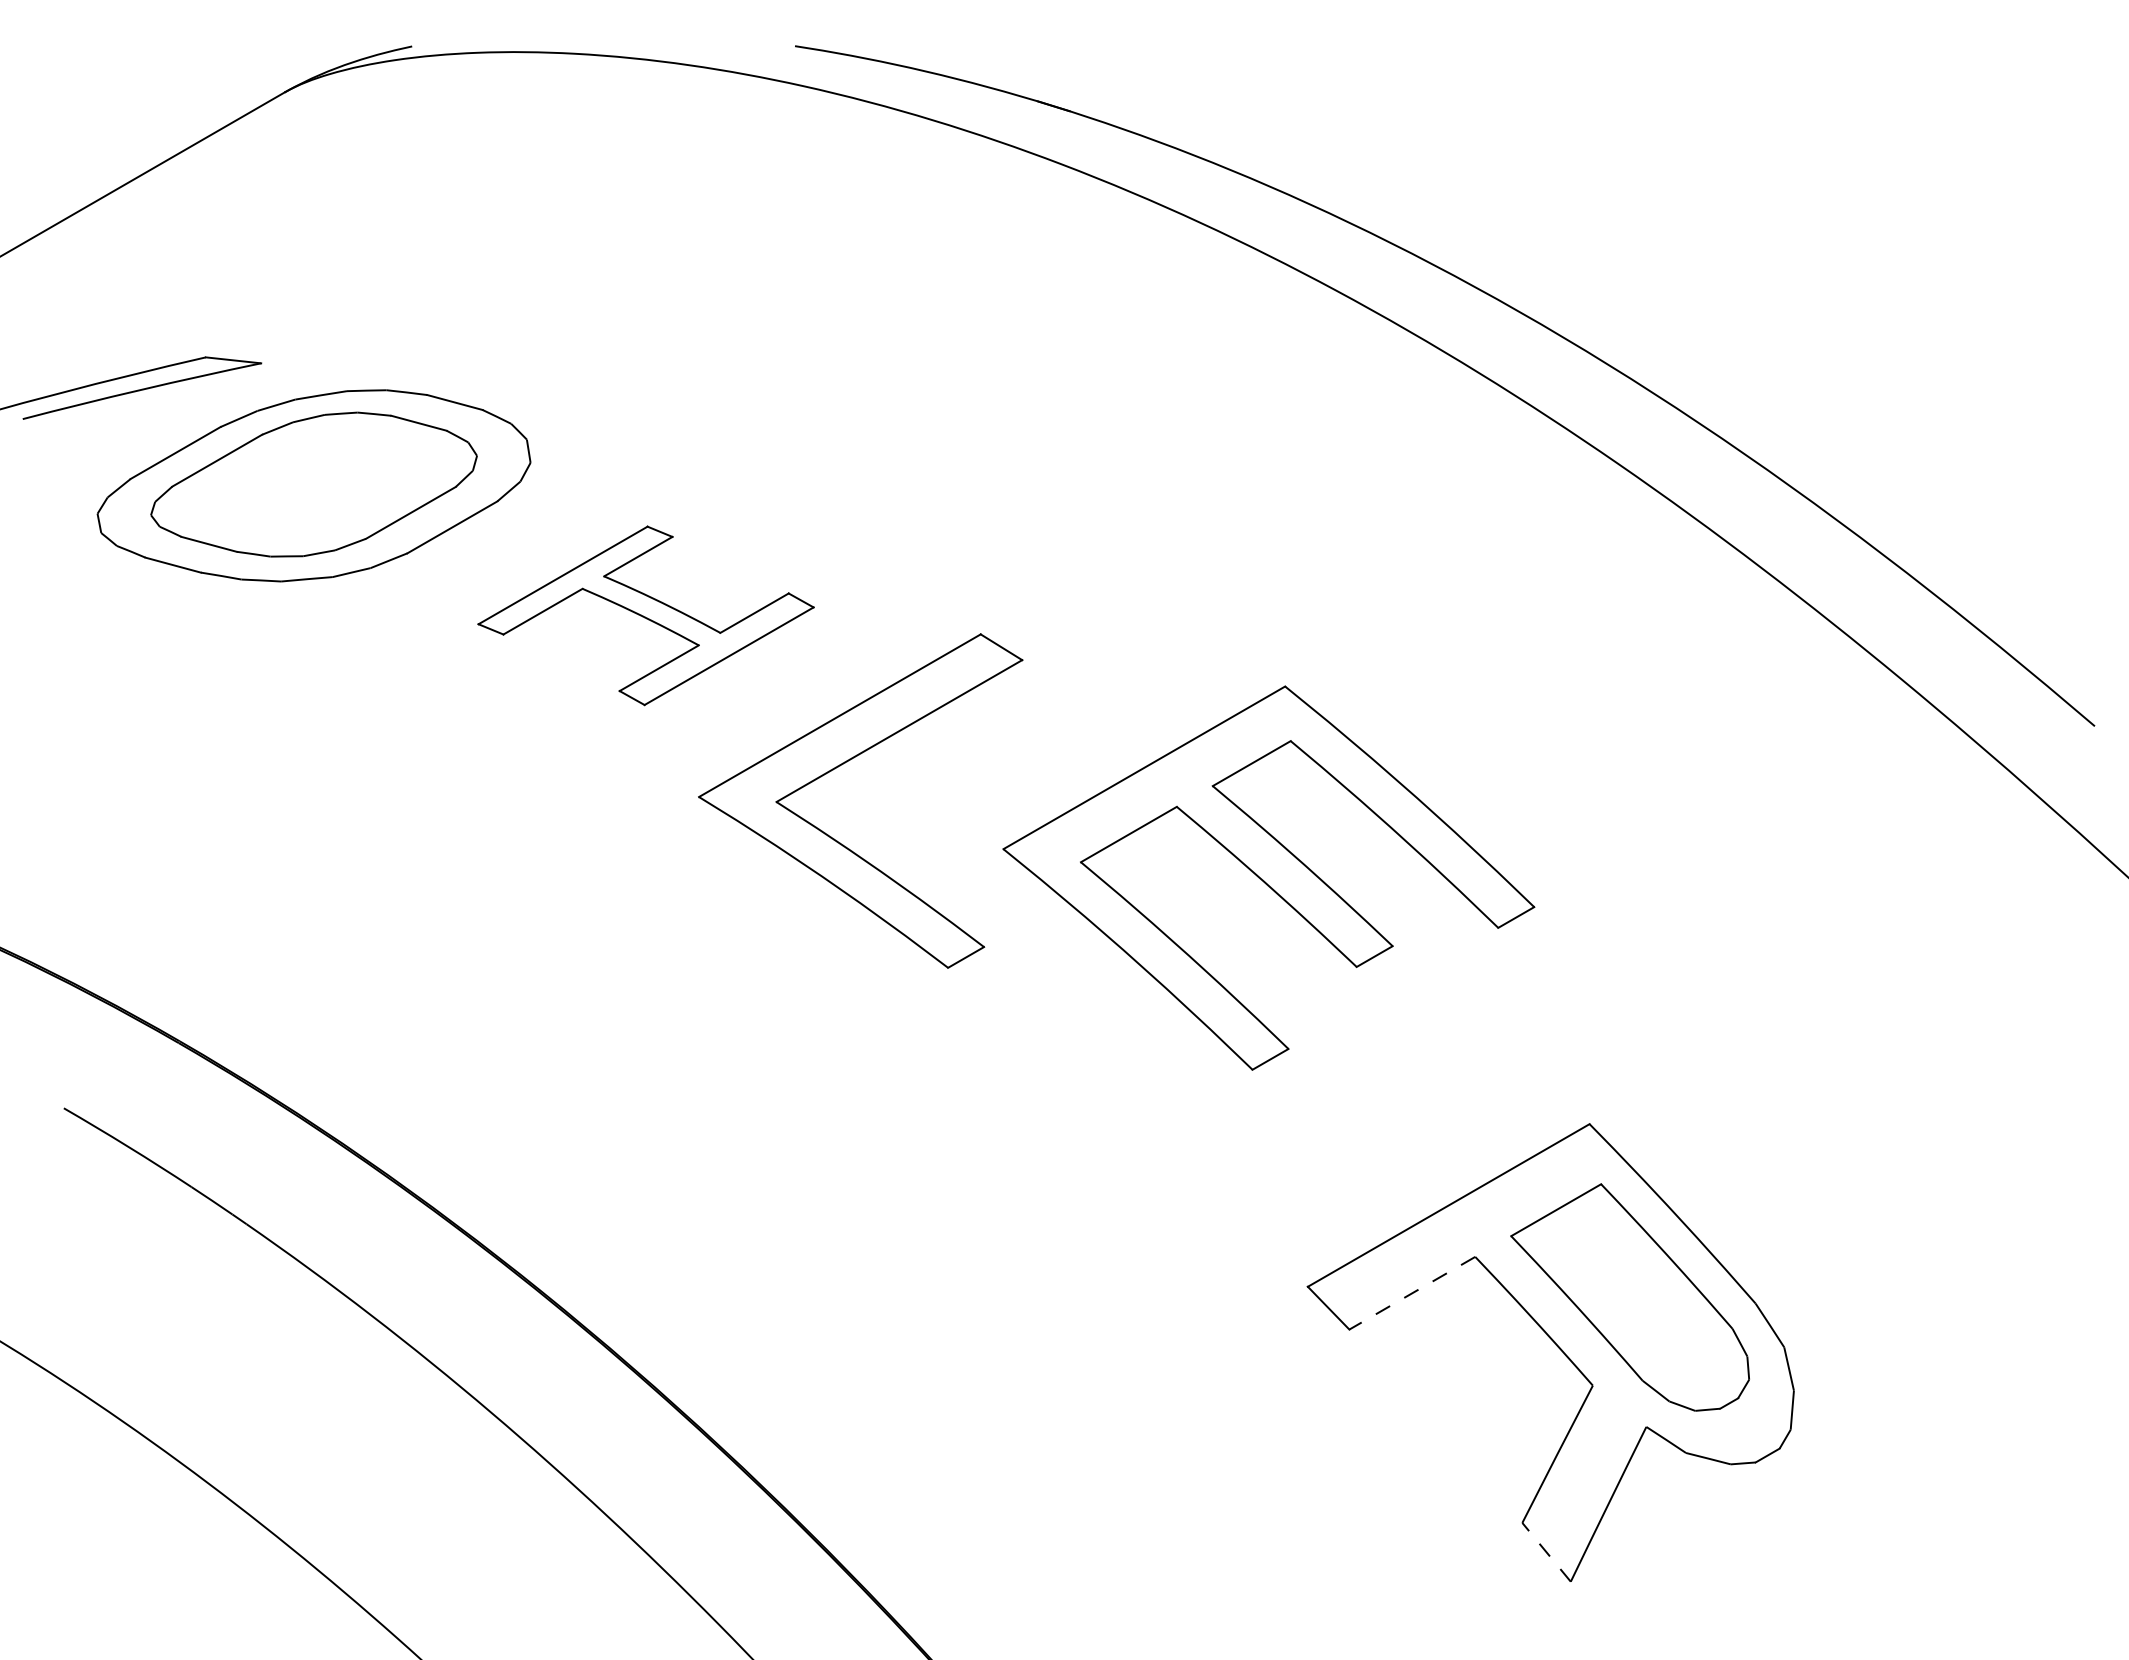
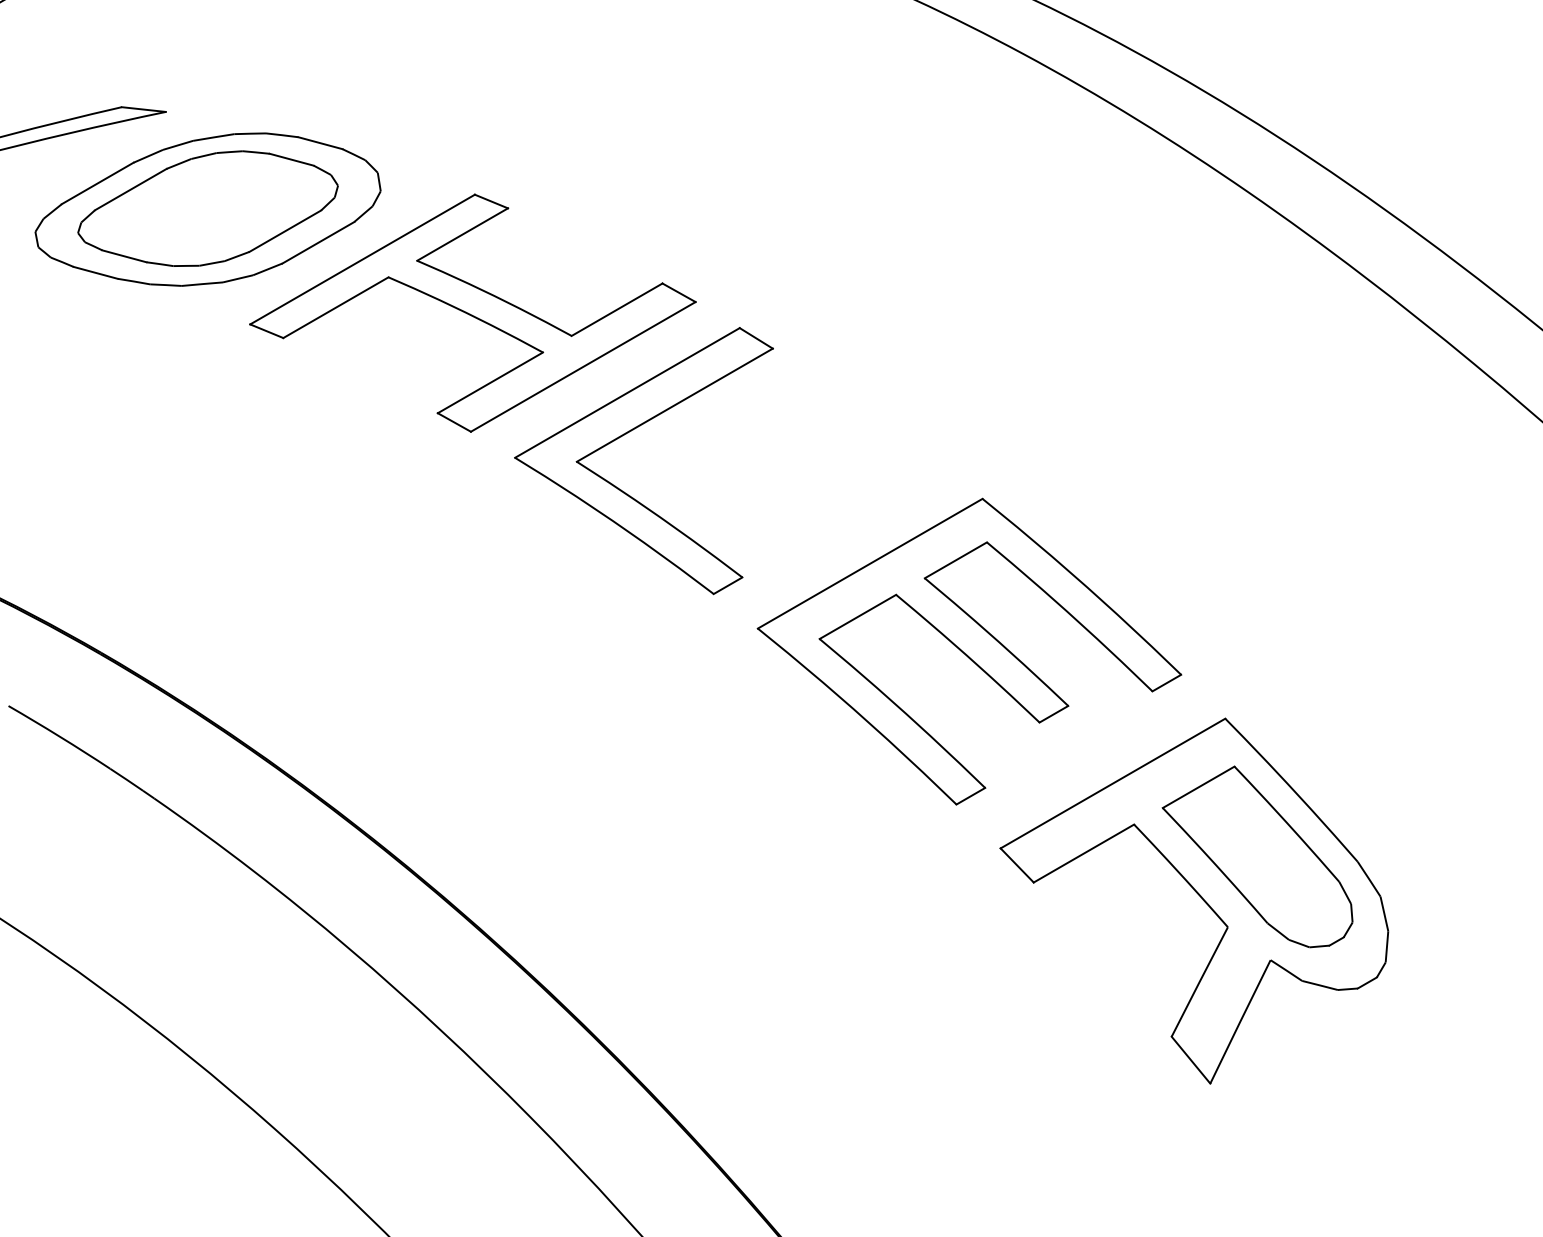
part: (645, 615) -> (472, 313), size x1.67
part: (1268, 877) -> (969, 651), moved
line: (1412, 1293) -> (1084, 853), dashed -> solid
line: (1546, 1551) -> (1190, 1059), dashed -> solid

